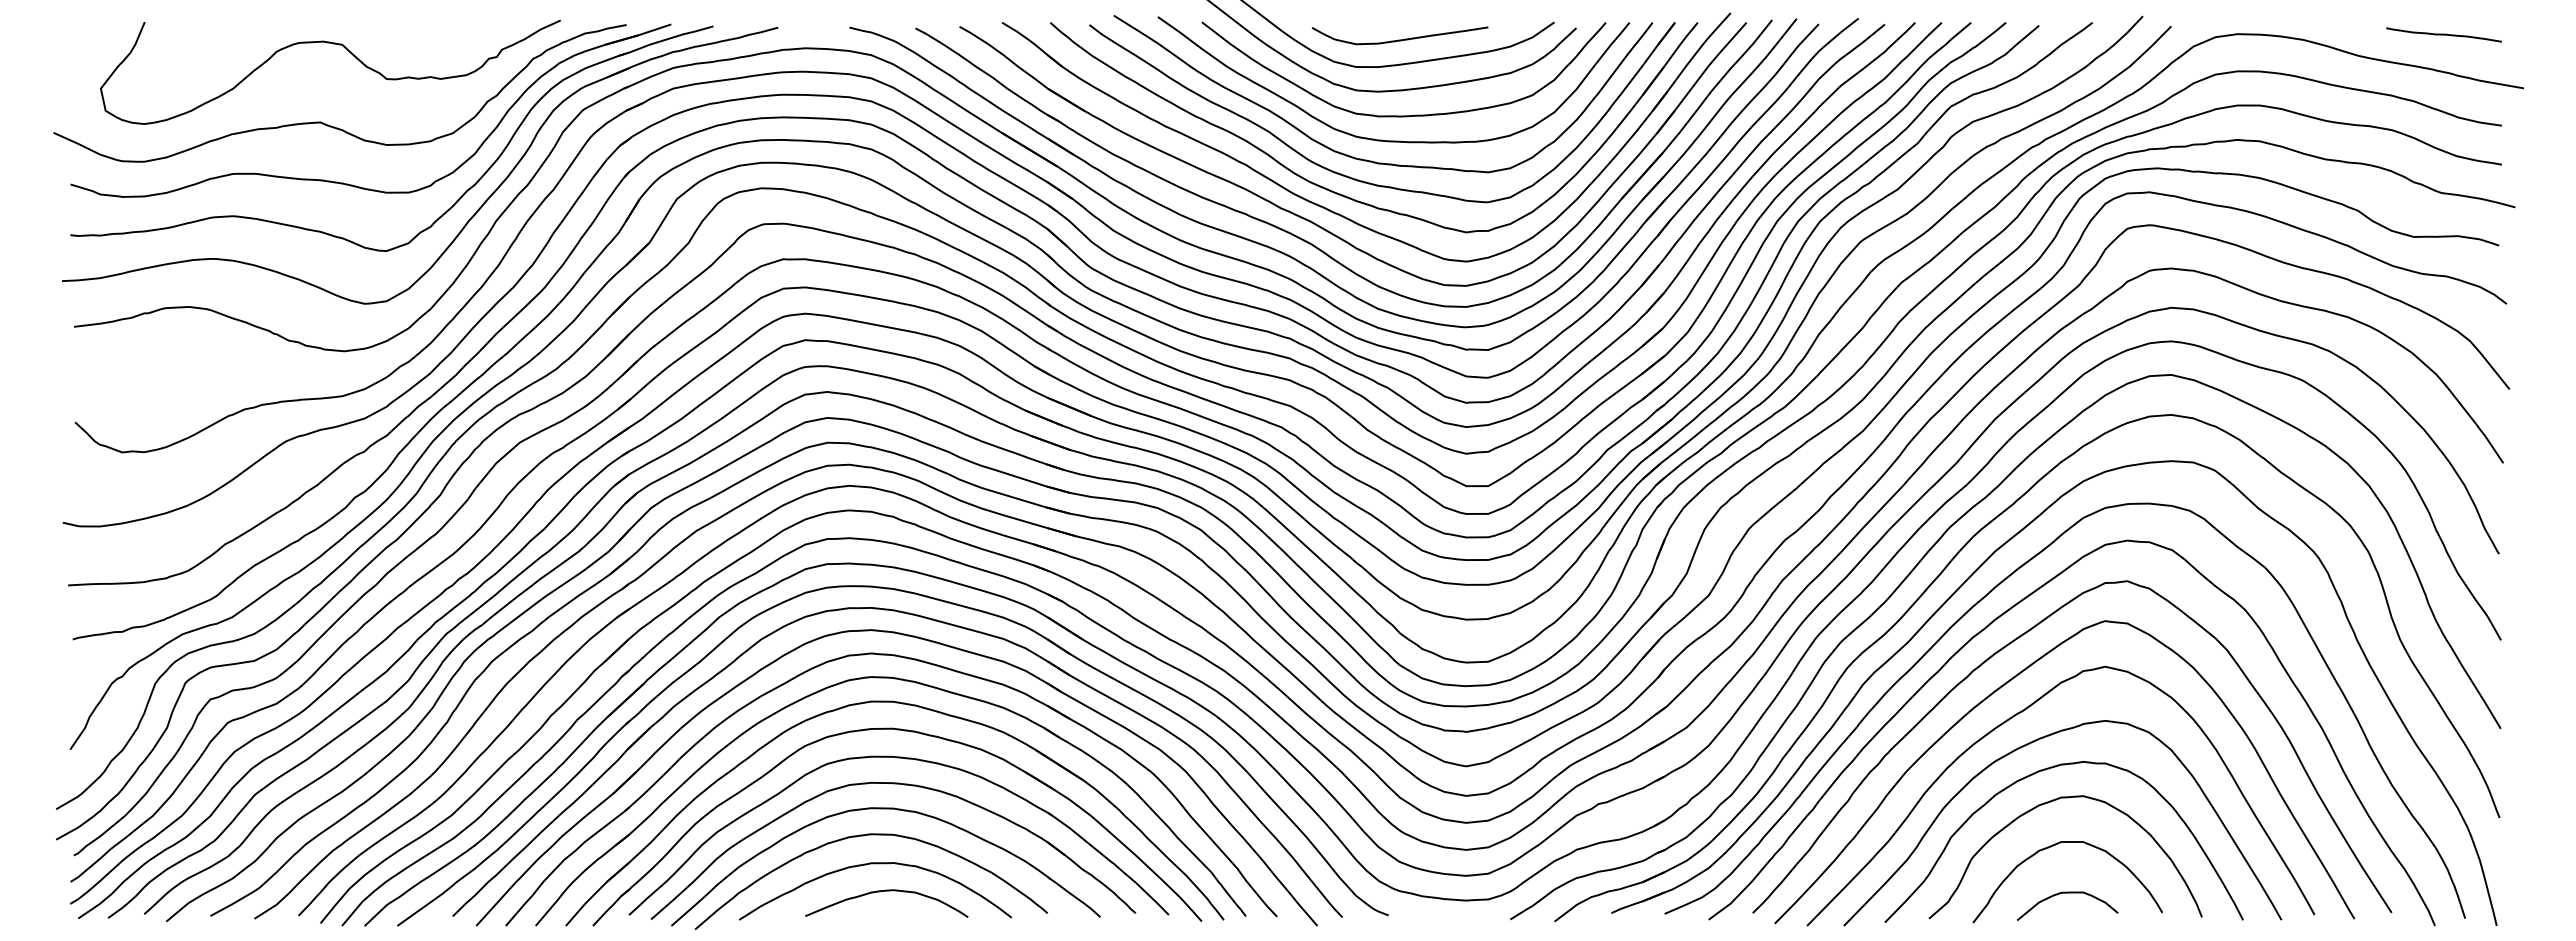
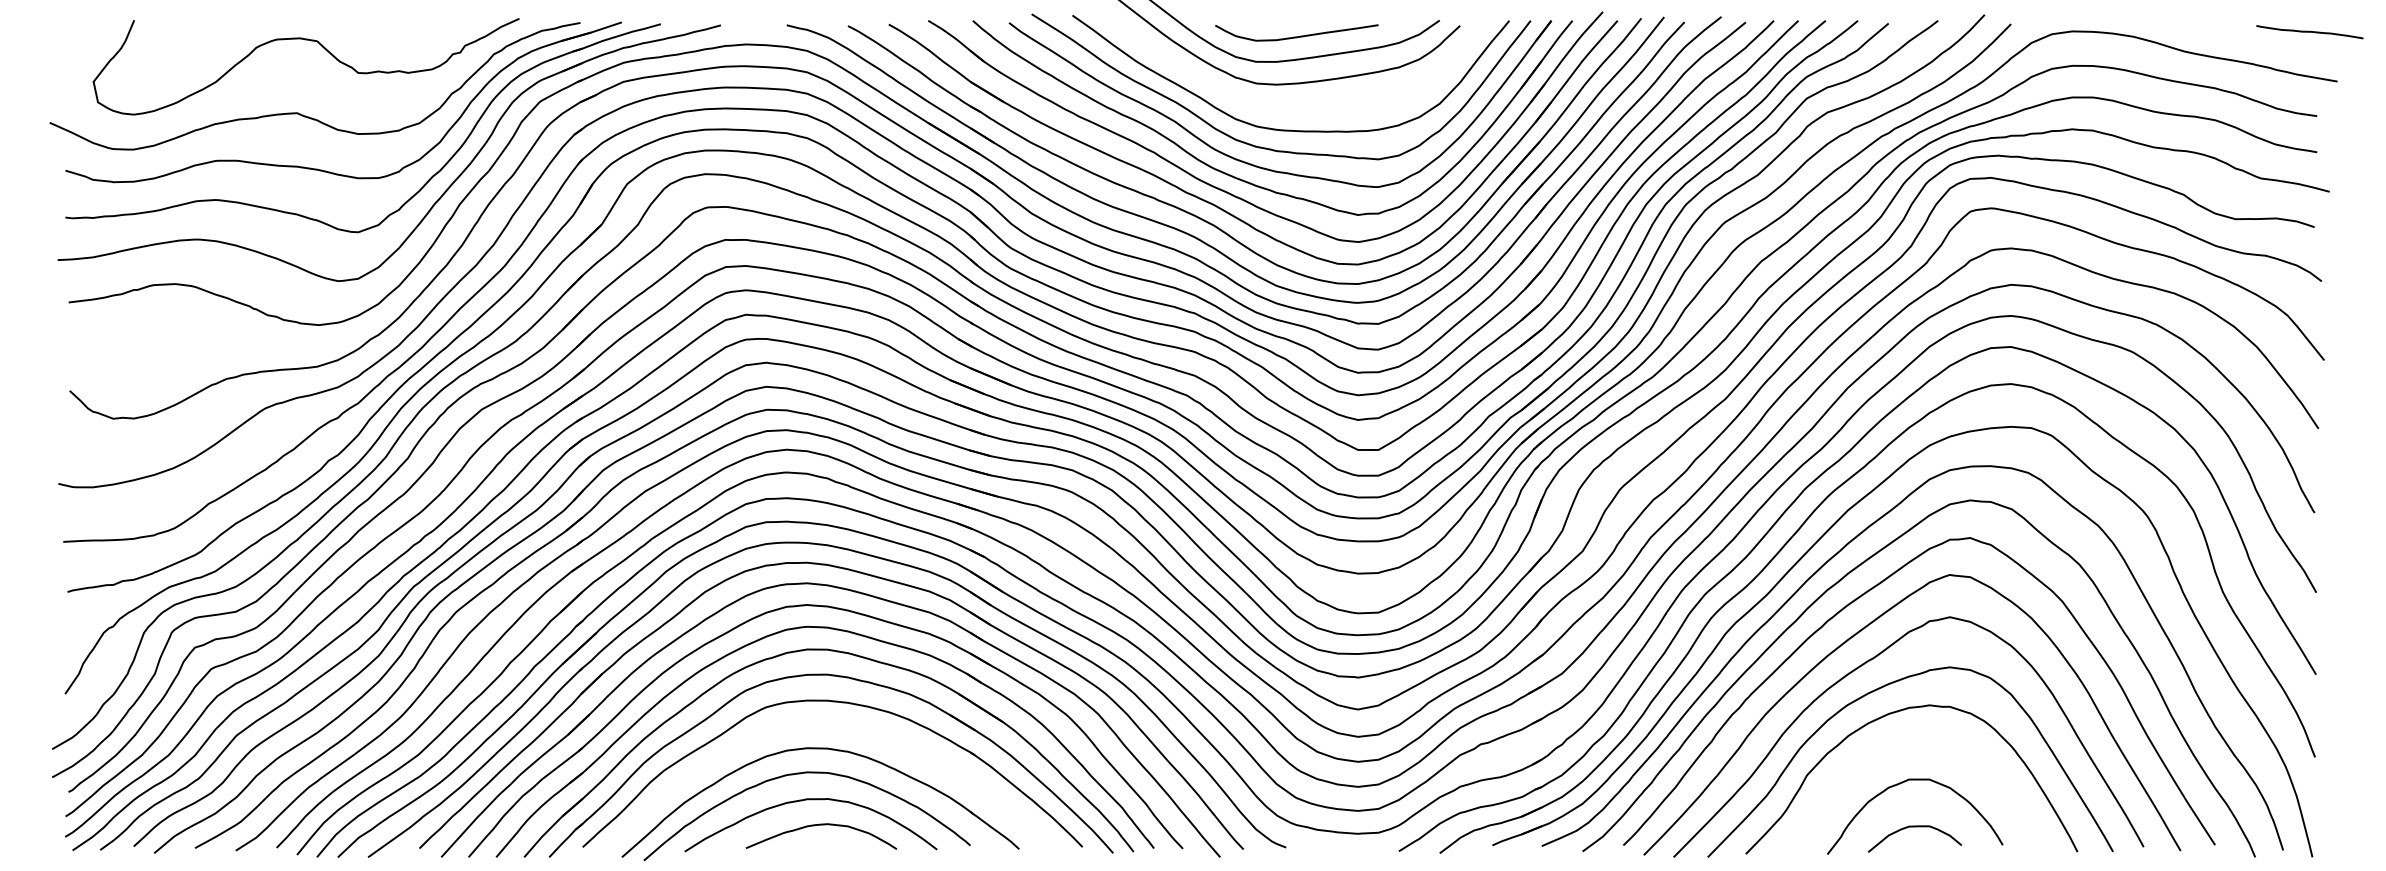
curve: (2443, 34) -> (2309, 31), moved
curve: (1403, 115) -> (1299, 106), removed
part: (903, 785) -> (836, 727), removed
curve: (2048, 803) -> (1897, 743), removed

